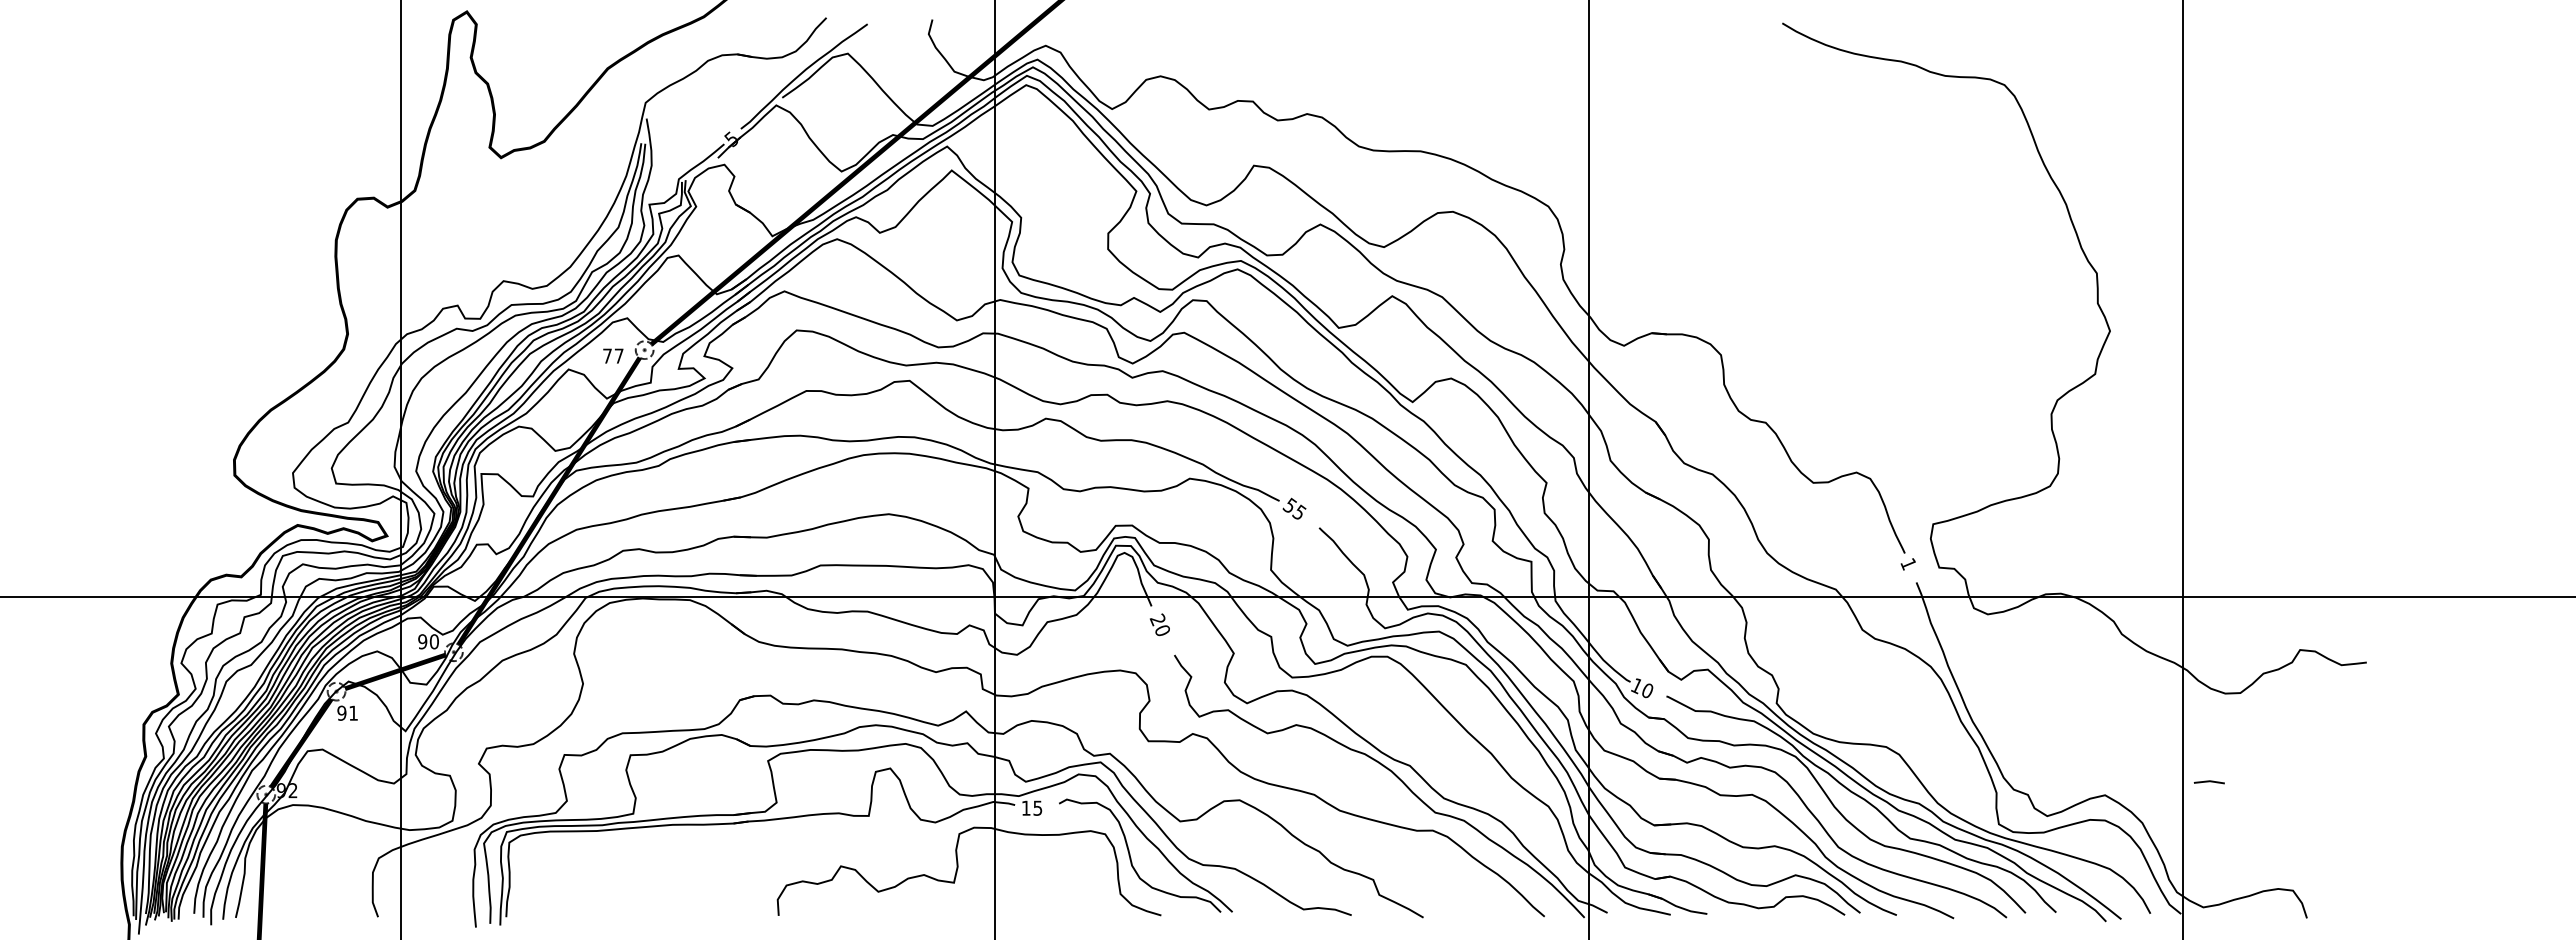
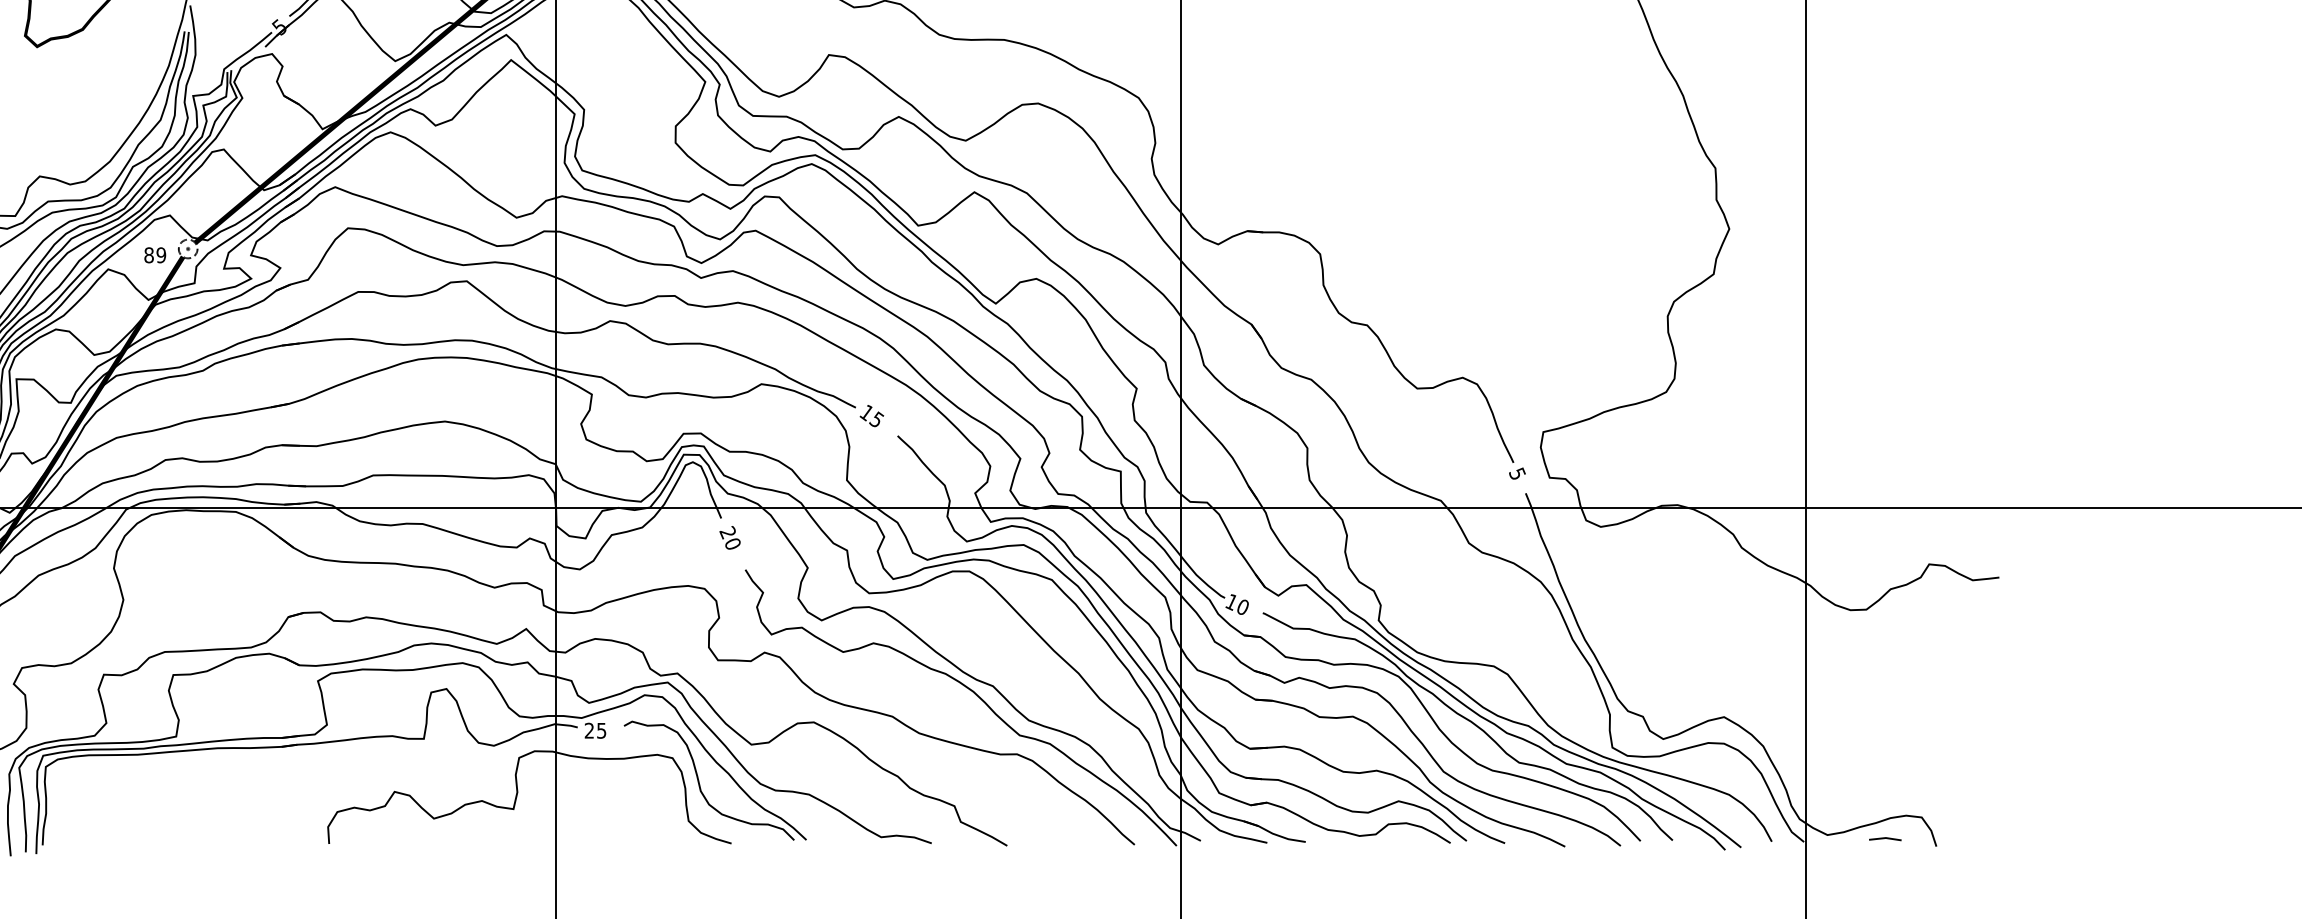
text: (613, 355) -> (155, 254), 77 -> 89
text: (1289, 505) -> (866, 412), 55 -> 15
text: (1908, 564) -> (1517, 474), 1 -> 5
line: (2208, 782) -> (1884, 839), moved
text: (1025, 807) -> (588, 729), 15 -> 25

